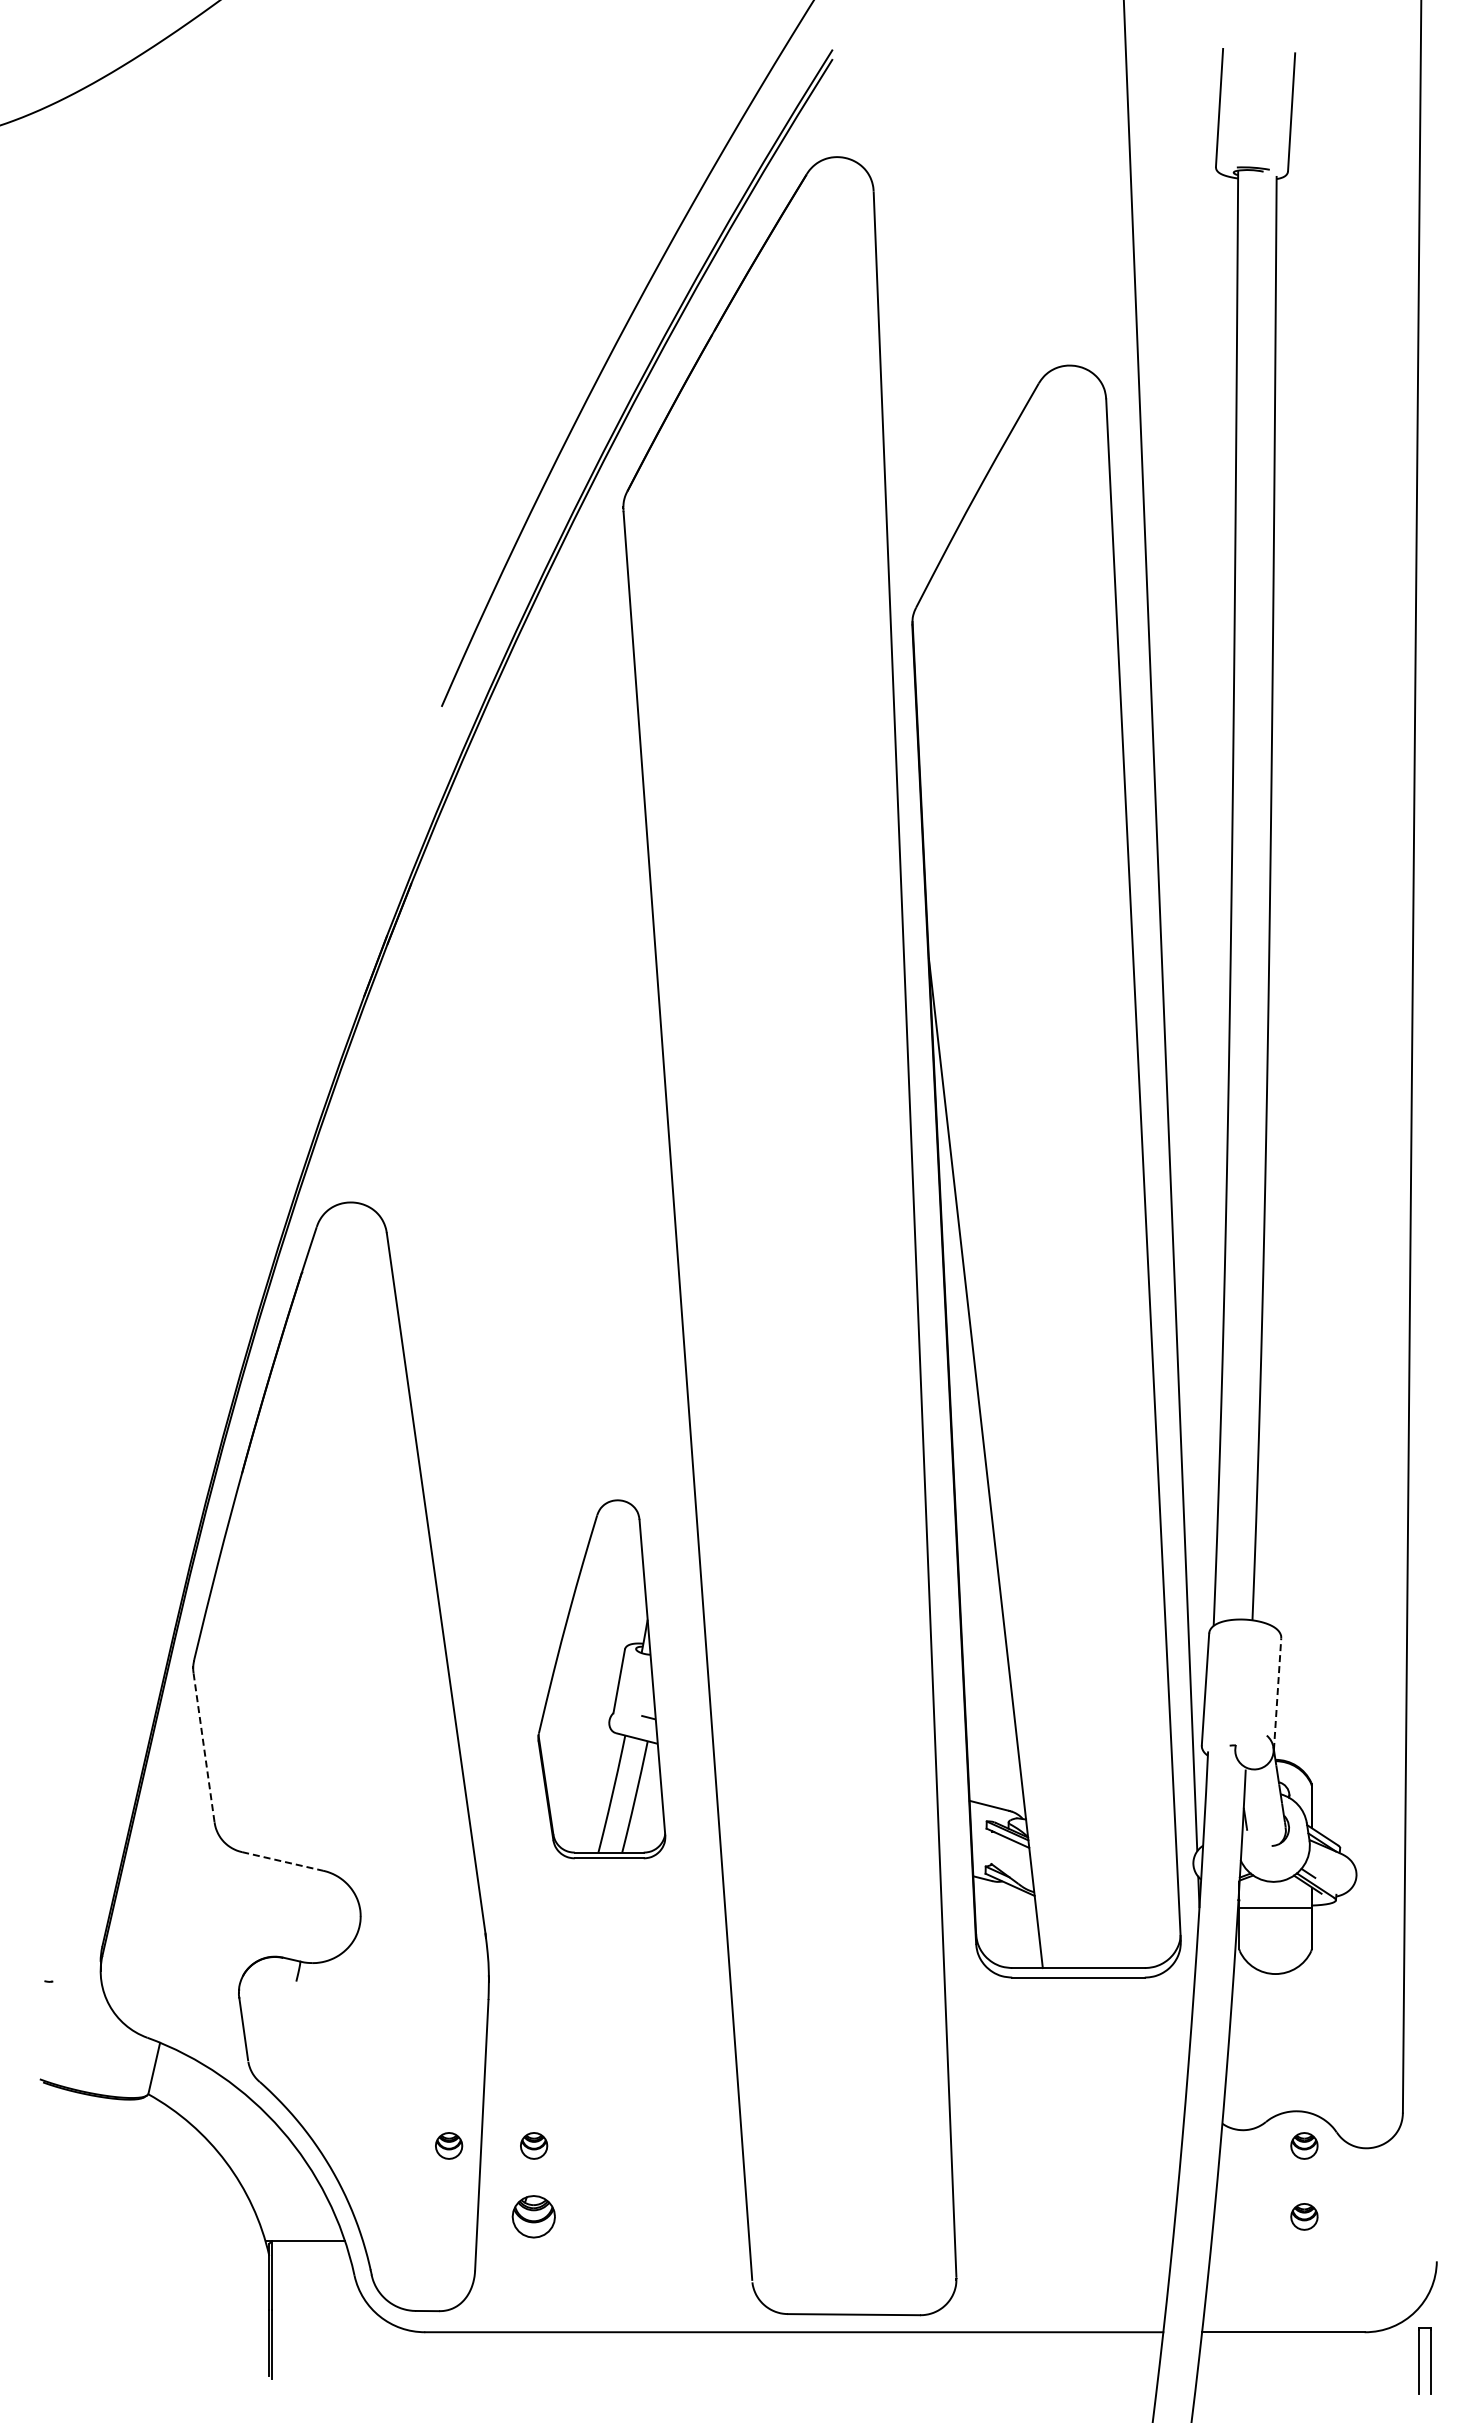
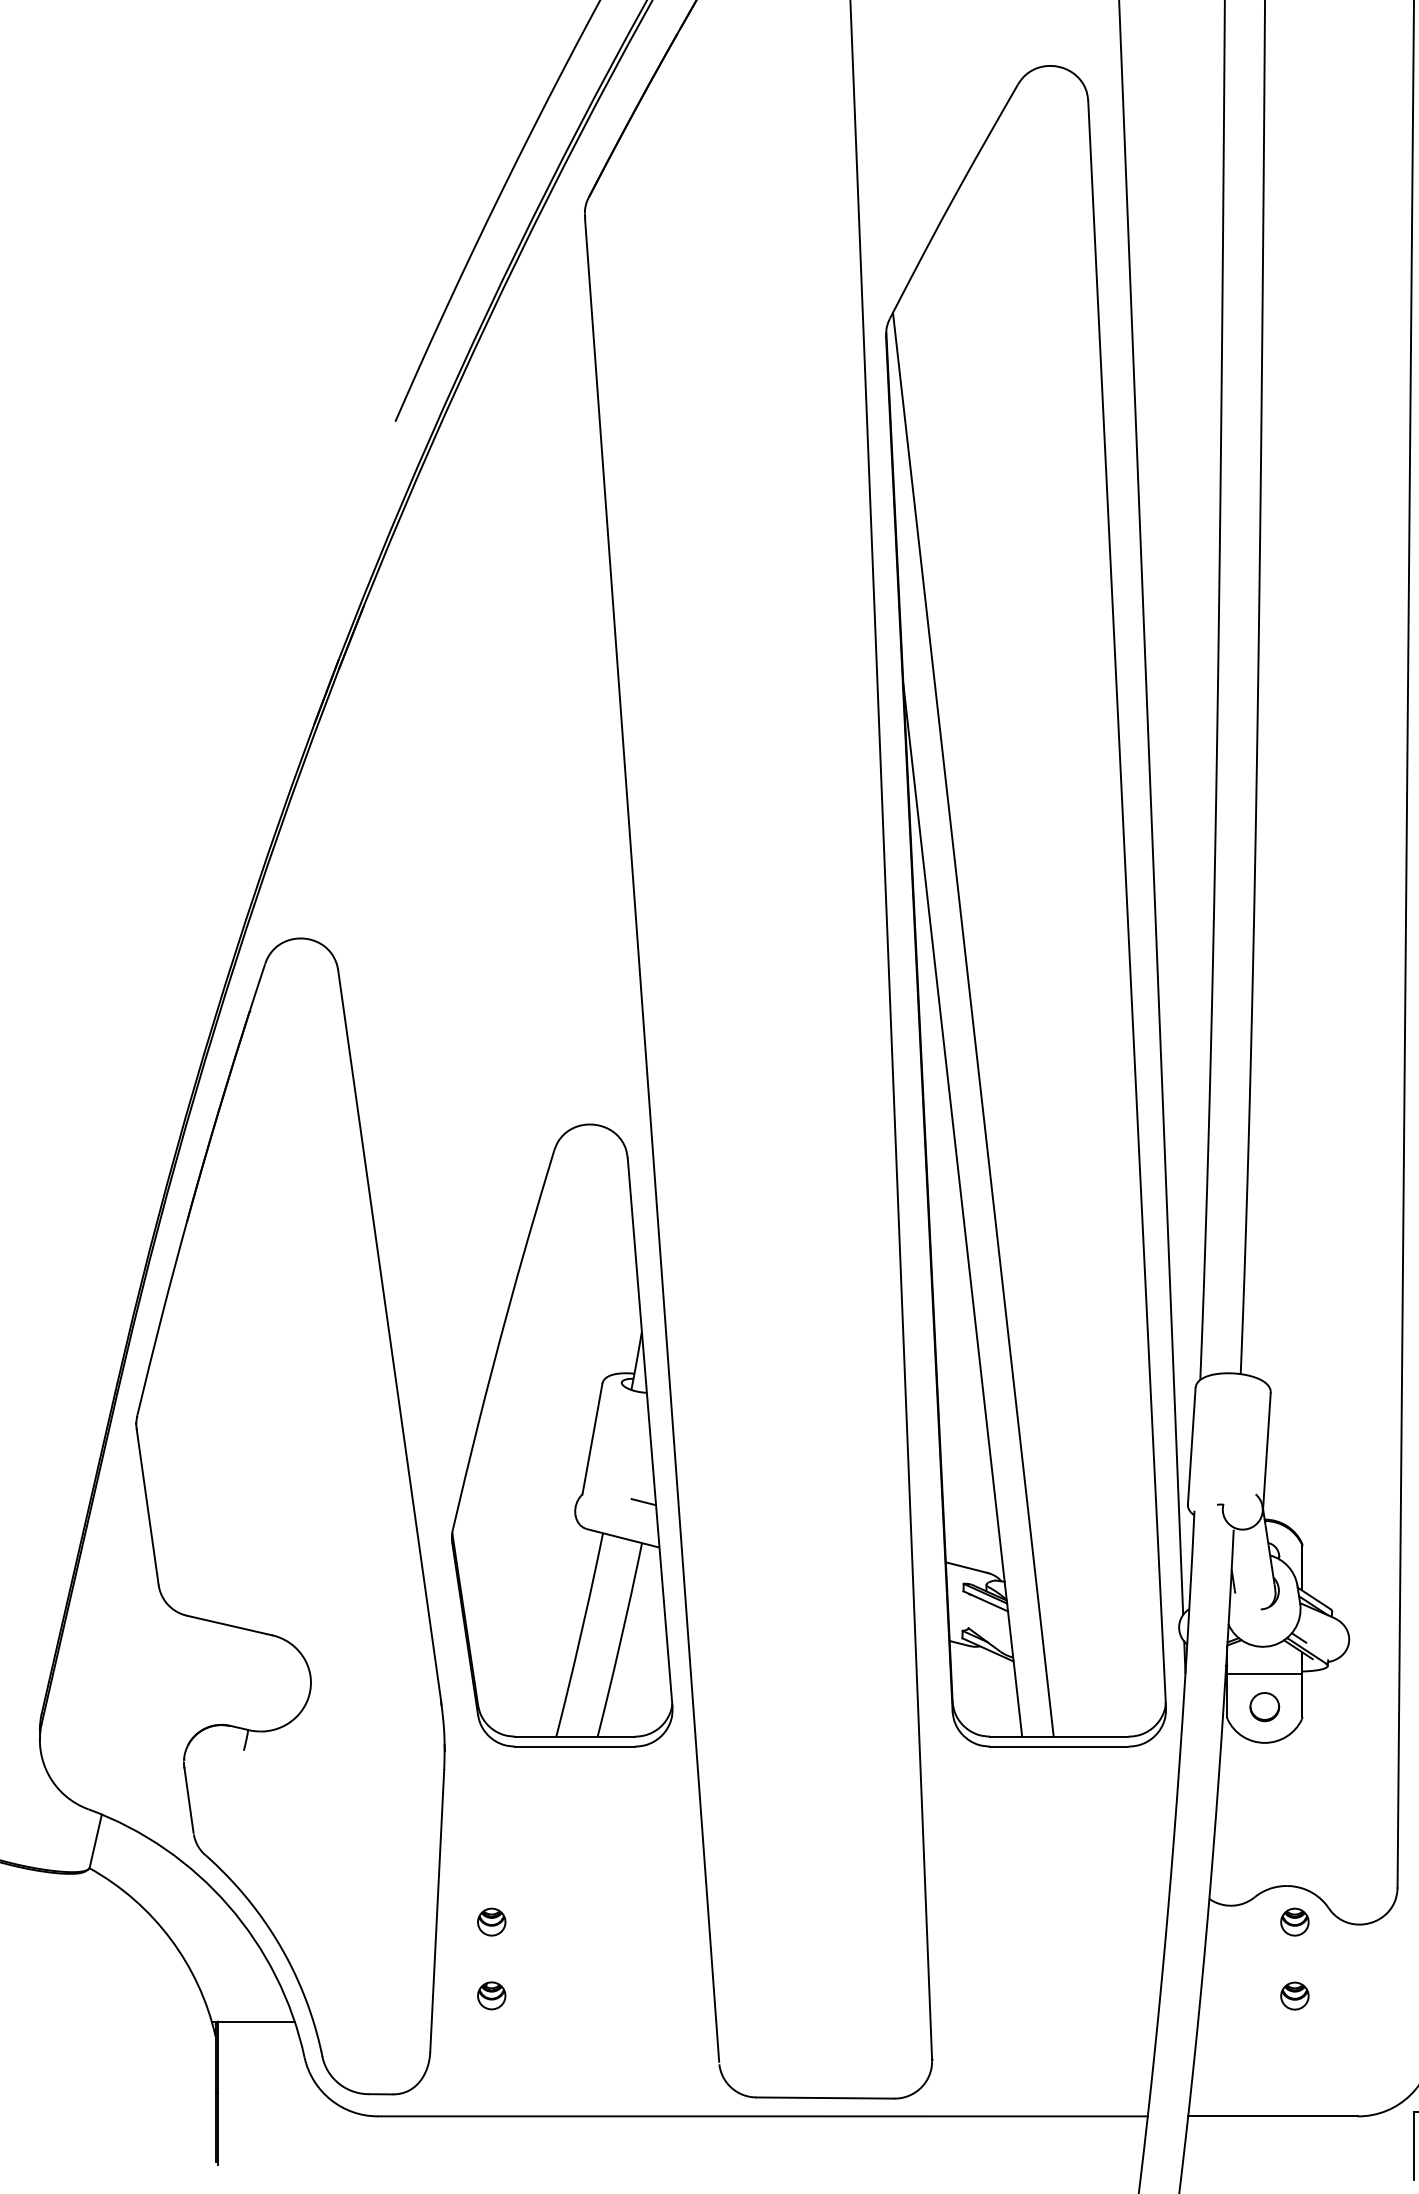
line: (995, 1285) -> (972, 1025), added
part: (601, 1679) -> (562, 1435), size x1.67
line: (1277, 1694) -> (1266, 1451), dashed -> solid
line: (204, 1748) -> (148, 1507), dashed -> solid
line: (282, 1861) -> (229, 1625), dashed -> solid
part: (1275, 1939) -> (1264, 1706), added
part: (449, 2145) -> (403, 1921), removed
part: (534, 2216) -> (492, 1995), size x0.62

